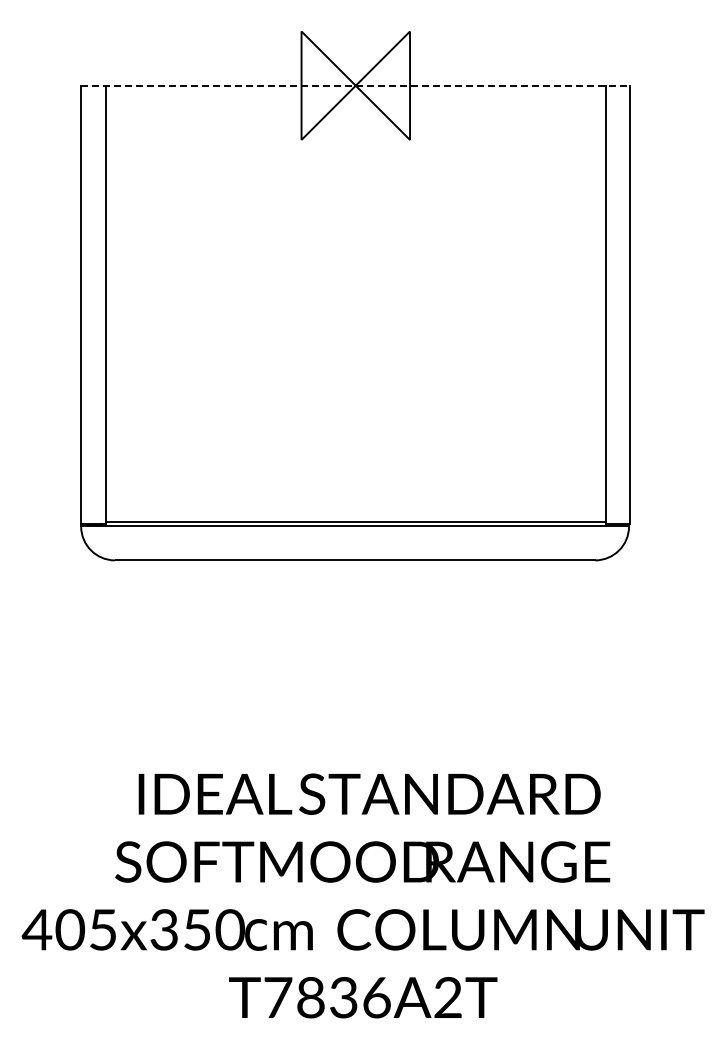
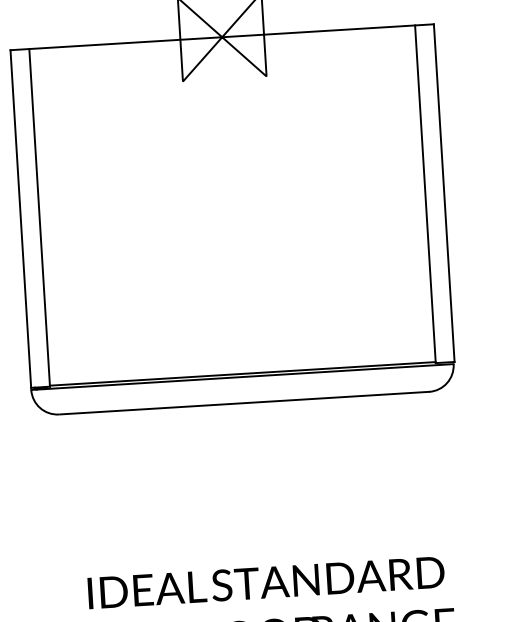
line: (355, 85) -> (221, 37), dashed -> solid

